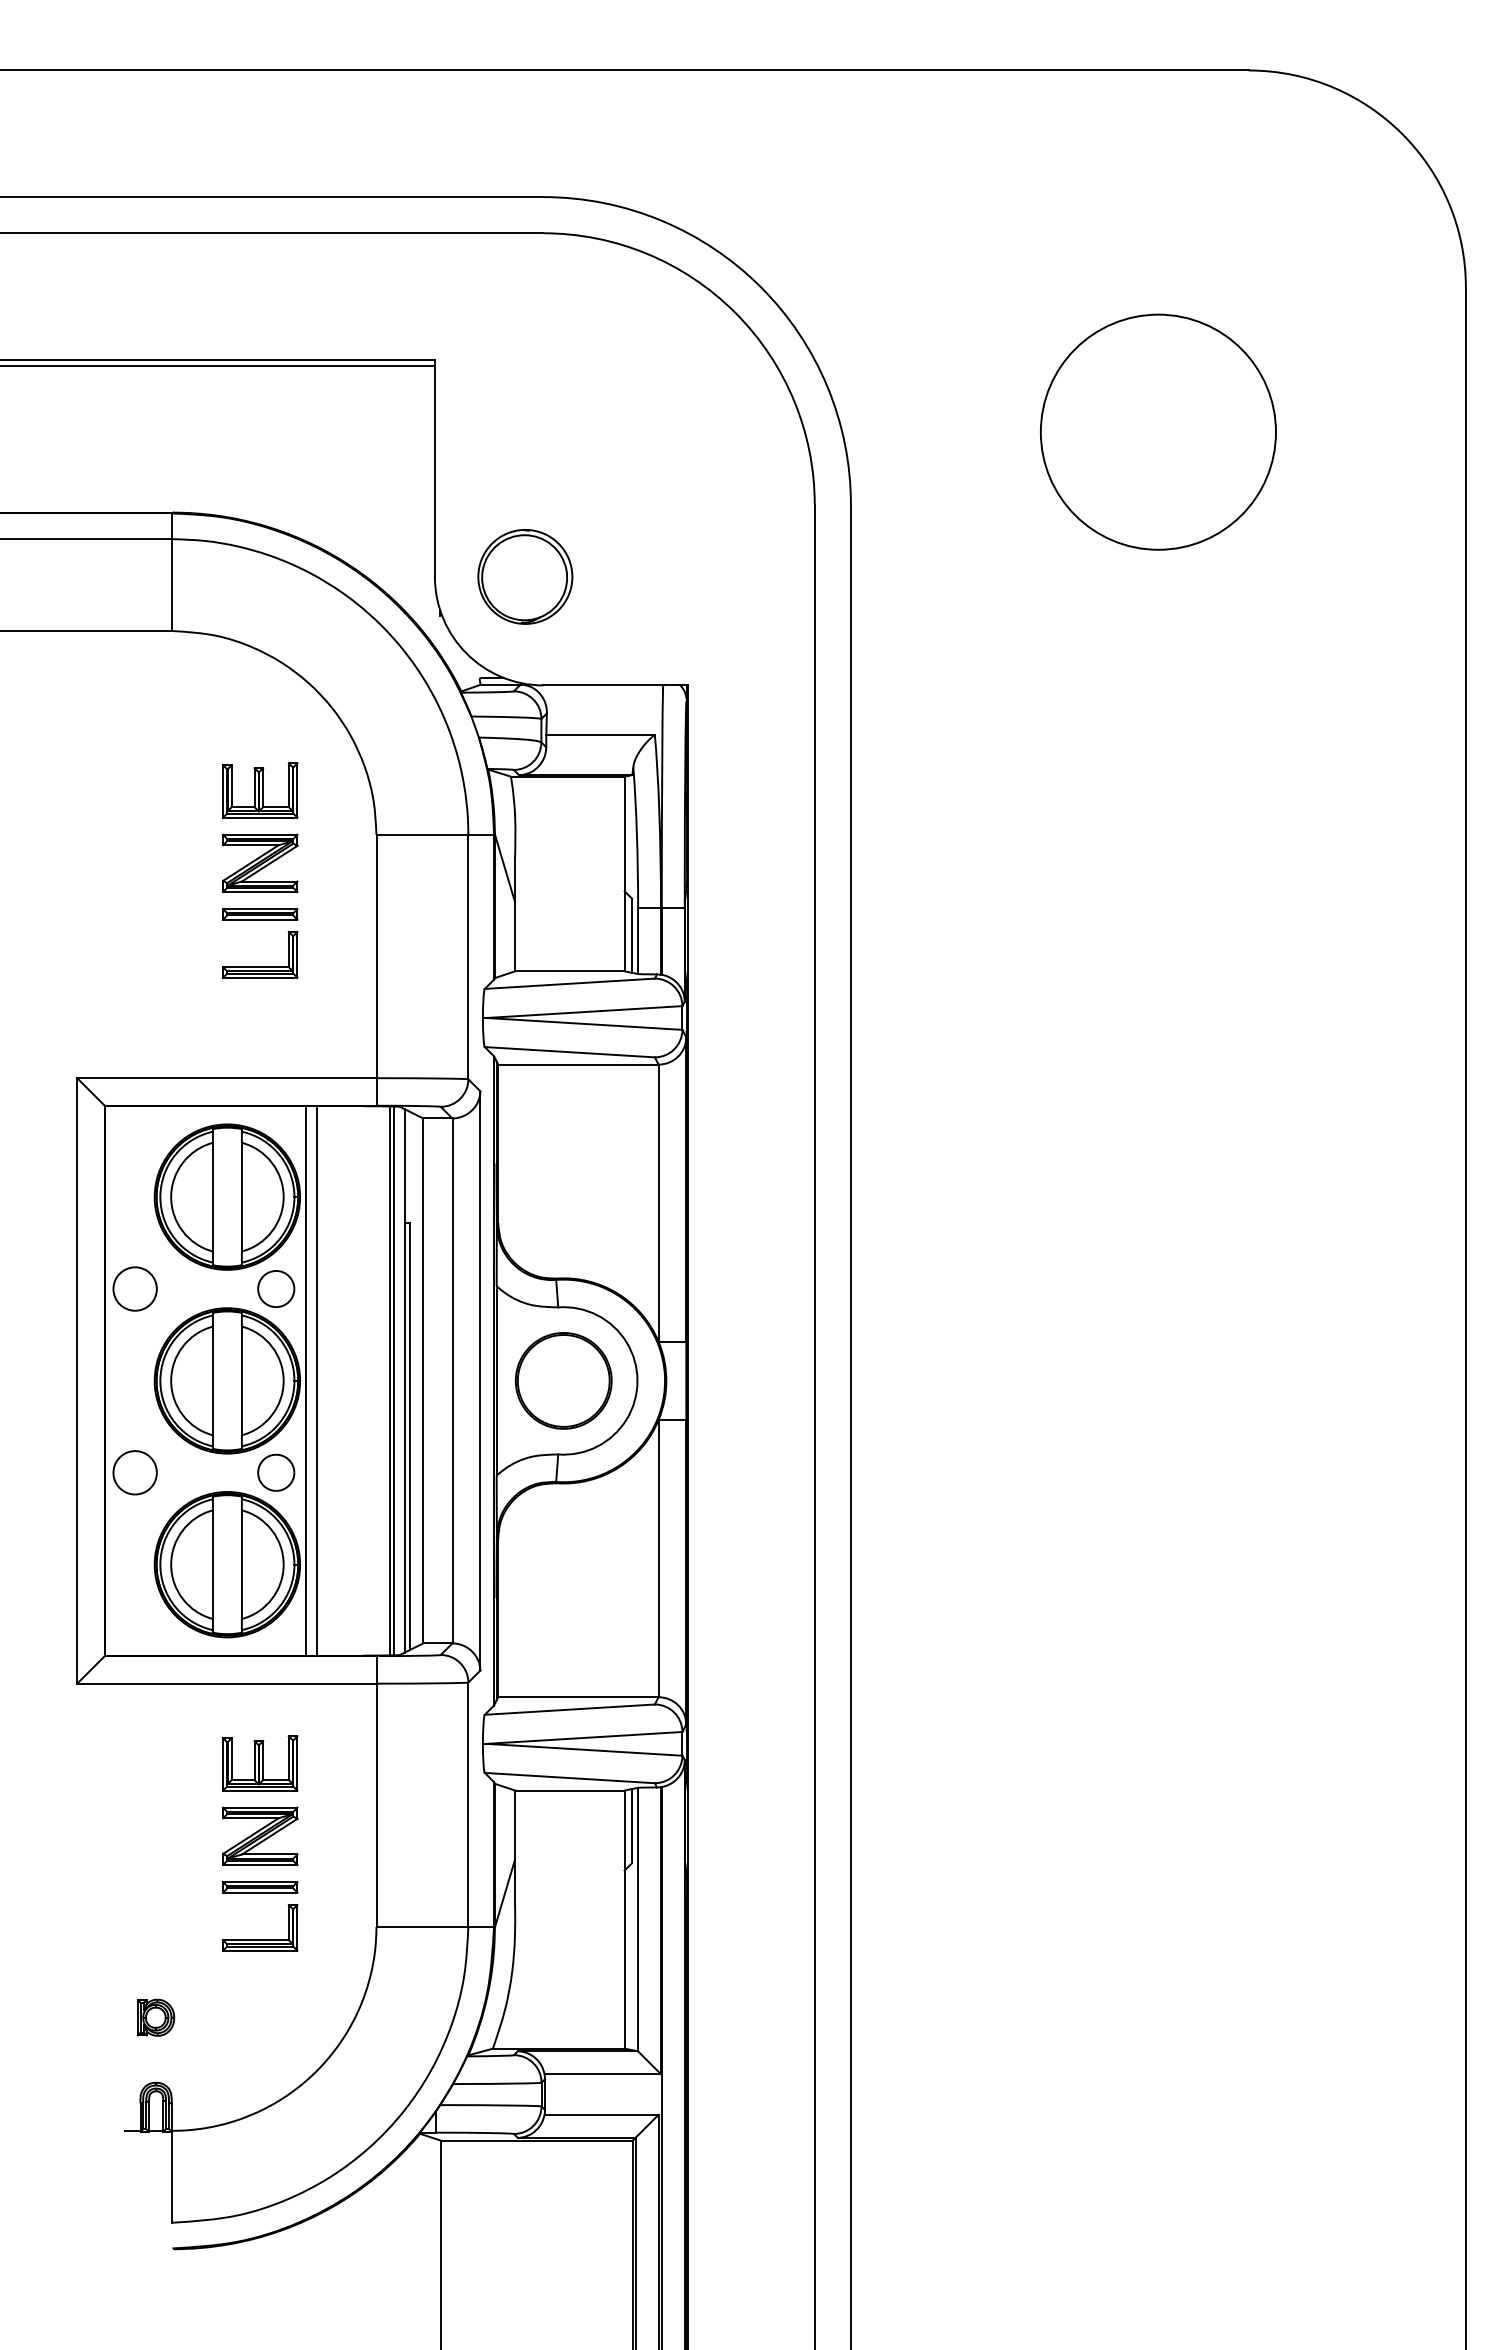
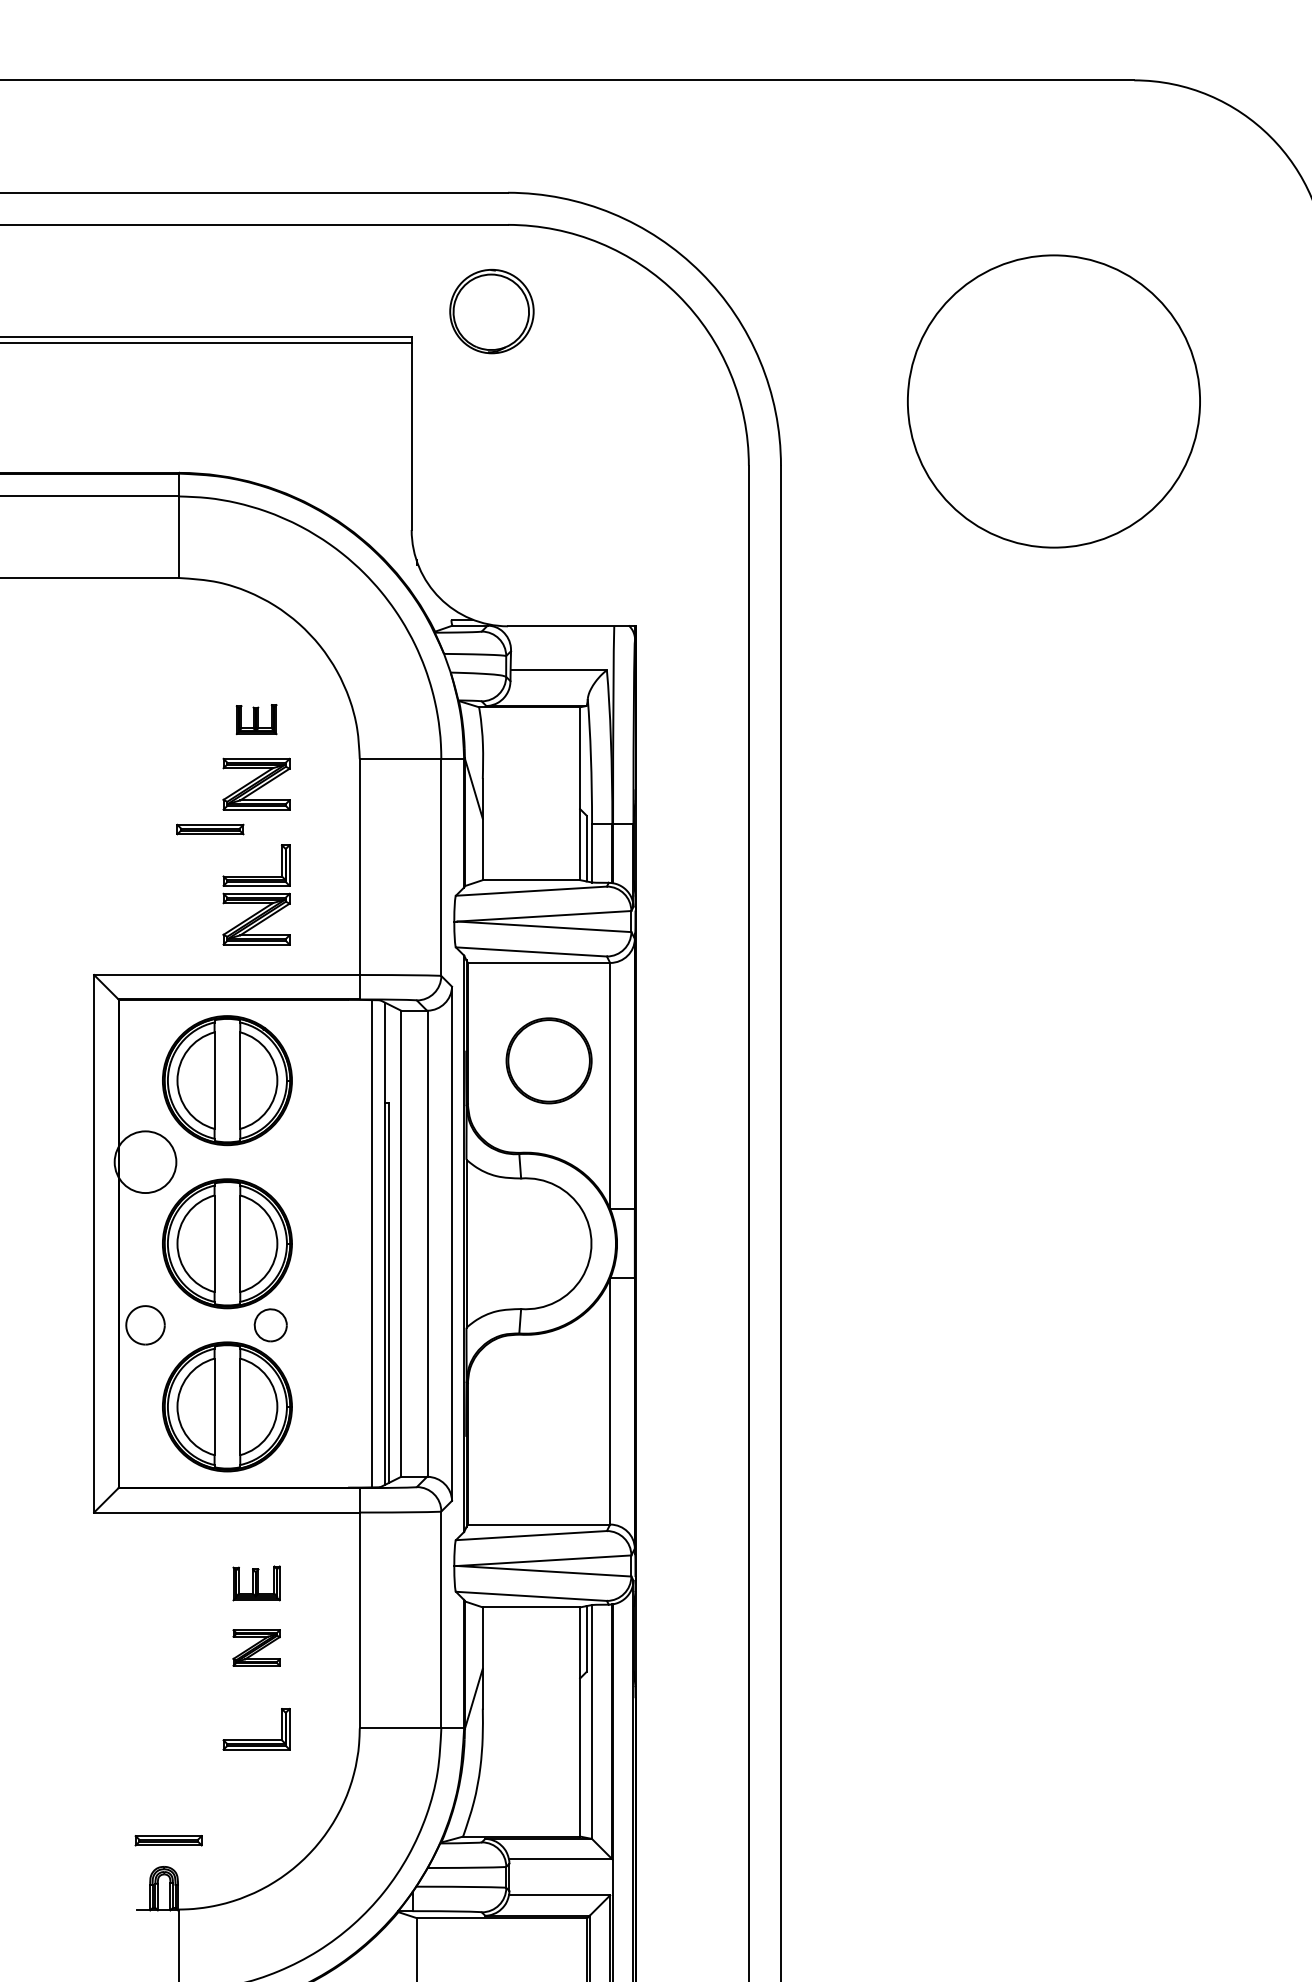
circle: (1157, 431) -> (1053, 400), size x1.4
part: (525, 576) -> (492, 311), moved
part: (260, 790) -> (256, 719), size x0.6
part: (260, 914) -> (210, 829), moved
part: (260, 1014) -> (256, 918), added
circle: (134, 1288) -> (144, 1161), size x1.6
circle: (276, 1288) -> (271, 1161), removed
line: (306, 1380) -> (297, 1243), removed
line: (316, 1380) -> (306, 1243), removed
line: (393, 1380) -> (374, 1243), removed
part: (563, 1380) -> (548, 1060), moved
part: (260, 1763) -> (256, 1583), size x0.7
part: (260, 1835) -> (256, 1647), size x0.7
part: (260, 1887) -> (168, 1840), moved
part: (156, 2017) -> (164, 1808), removed

